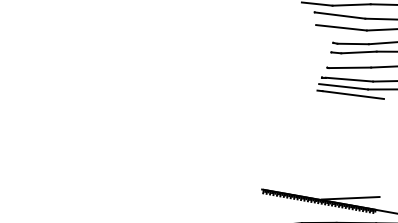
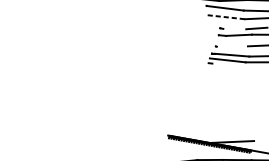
line: (341, 27) -> (226, 17), solid -> dashed
line: (352, 43) -> (234, 28), removed
line: (349, 67) -> (232, 46), removed
line: (352, 94) -> (234, 66), removed

